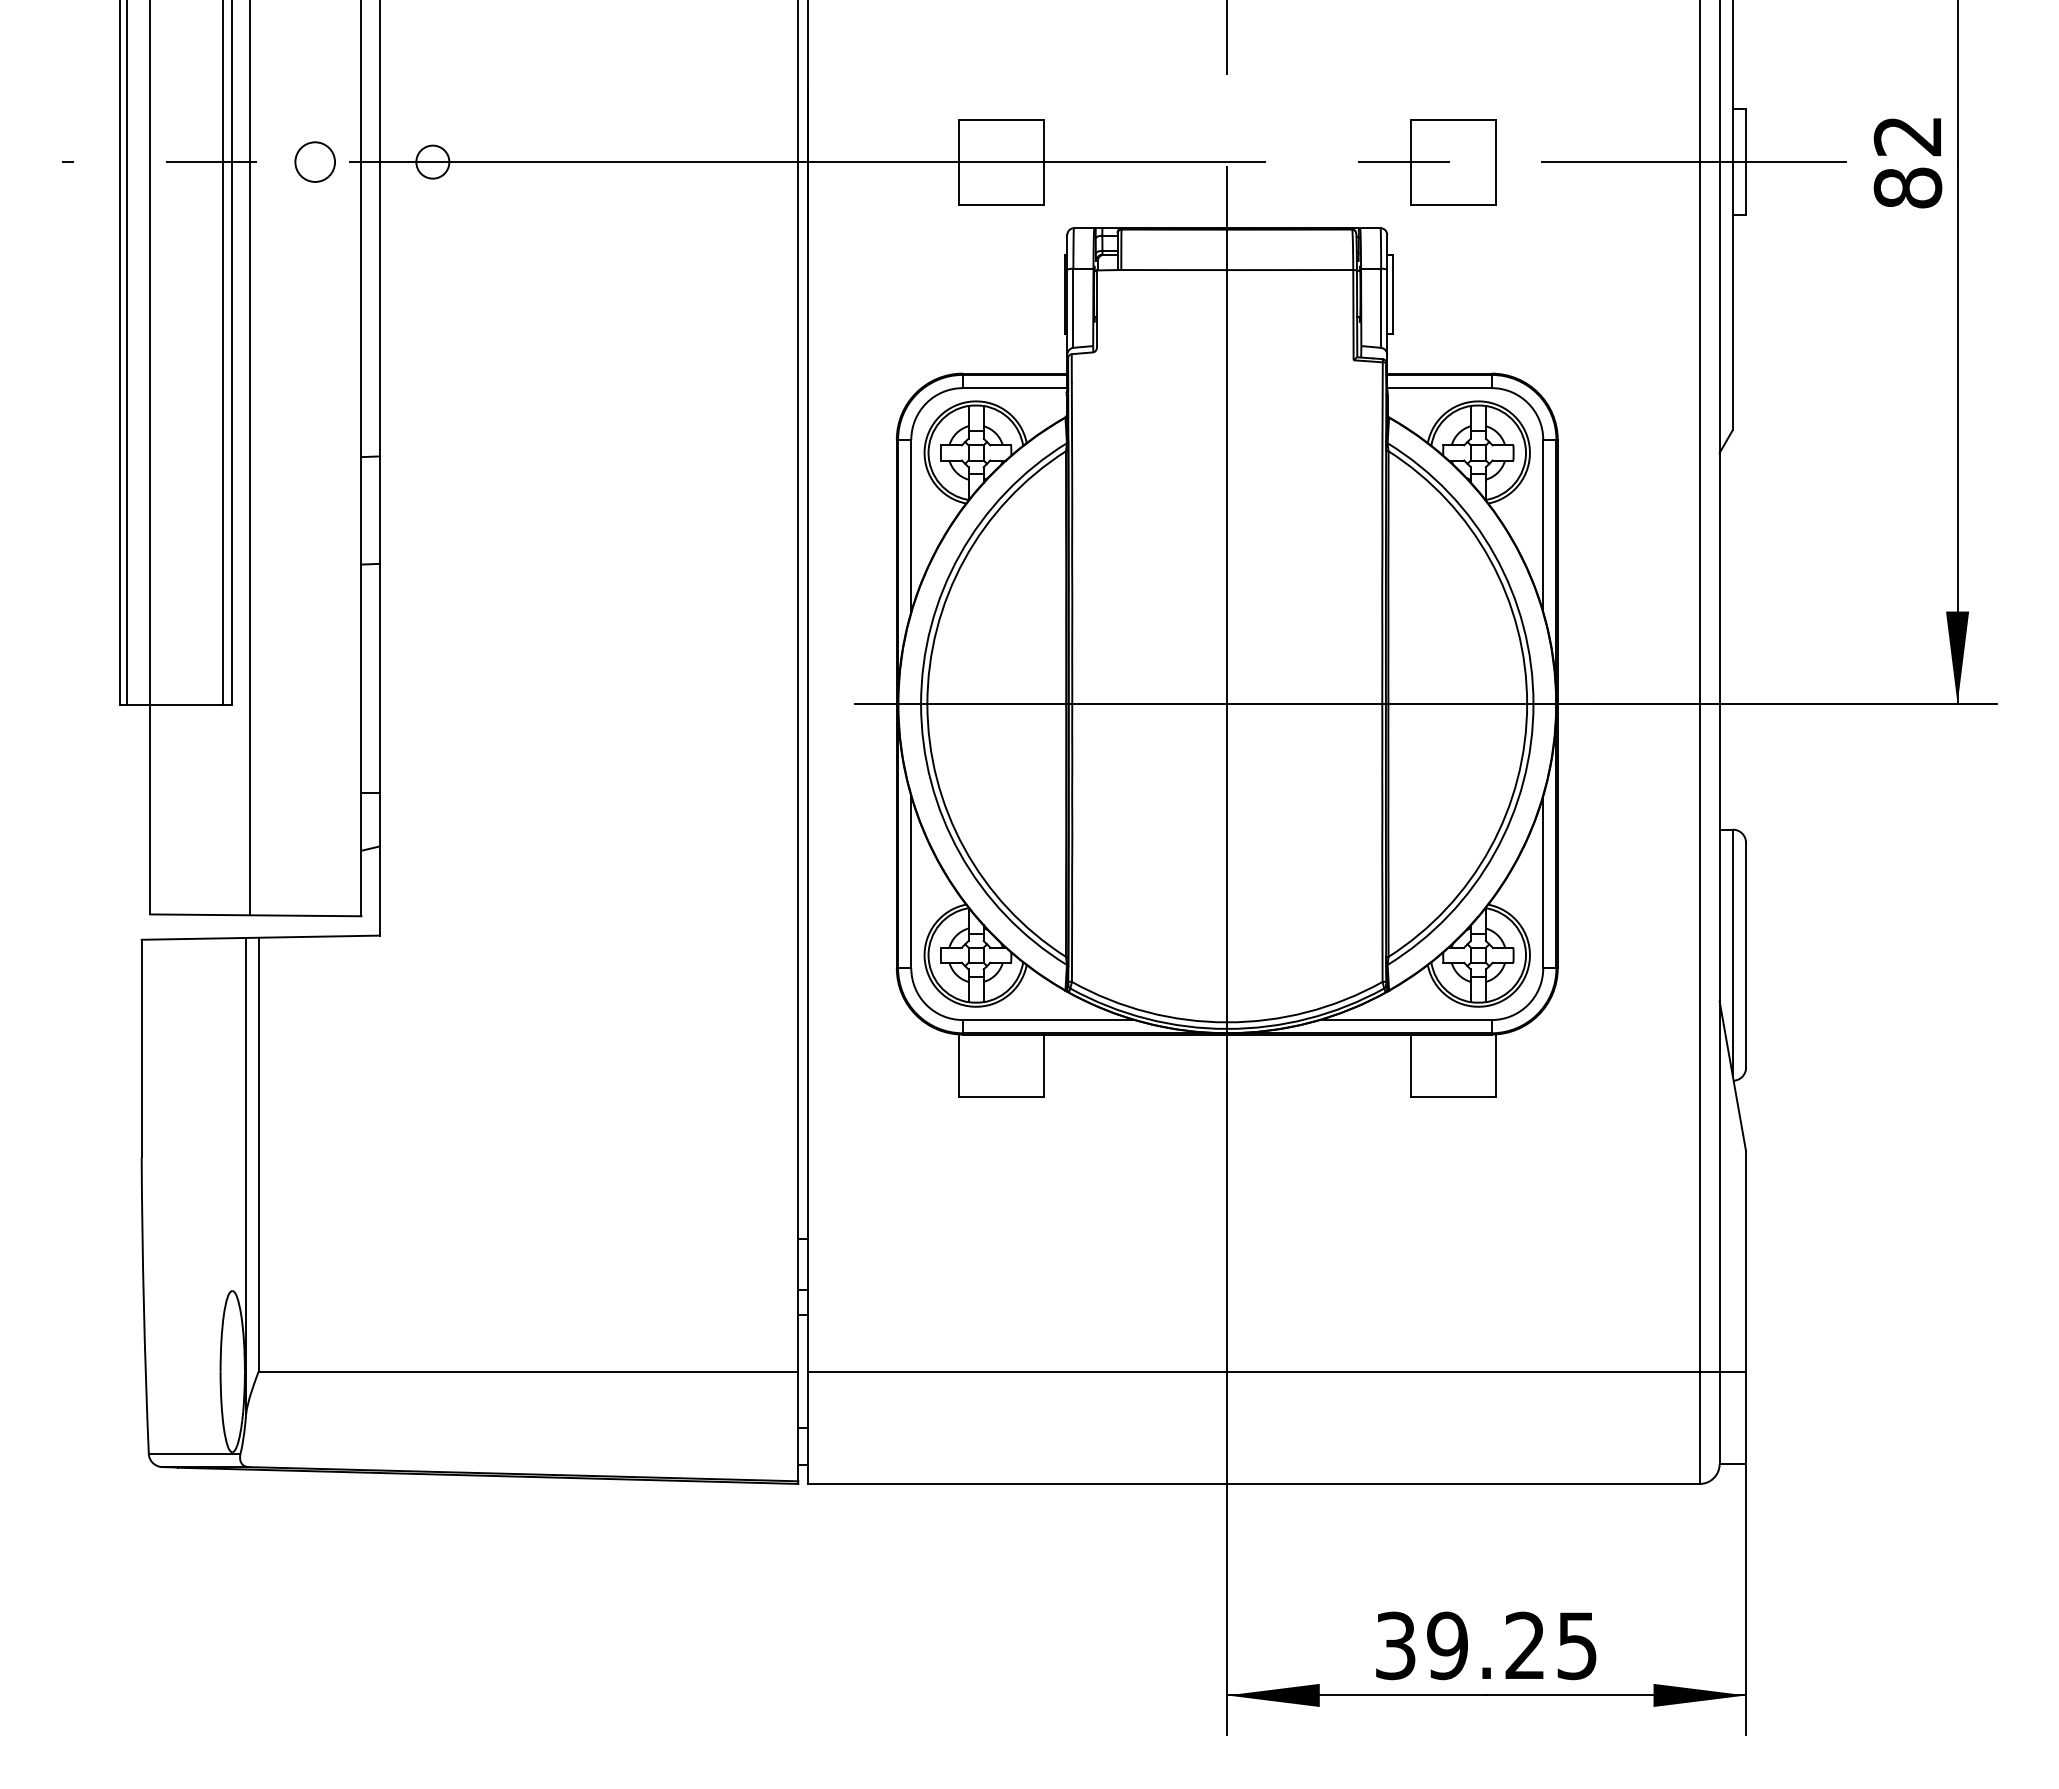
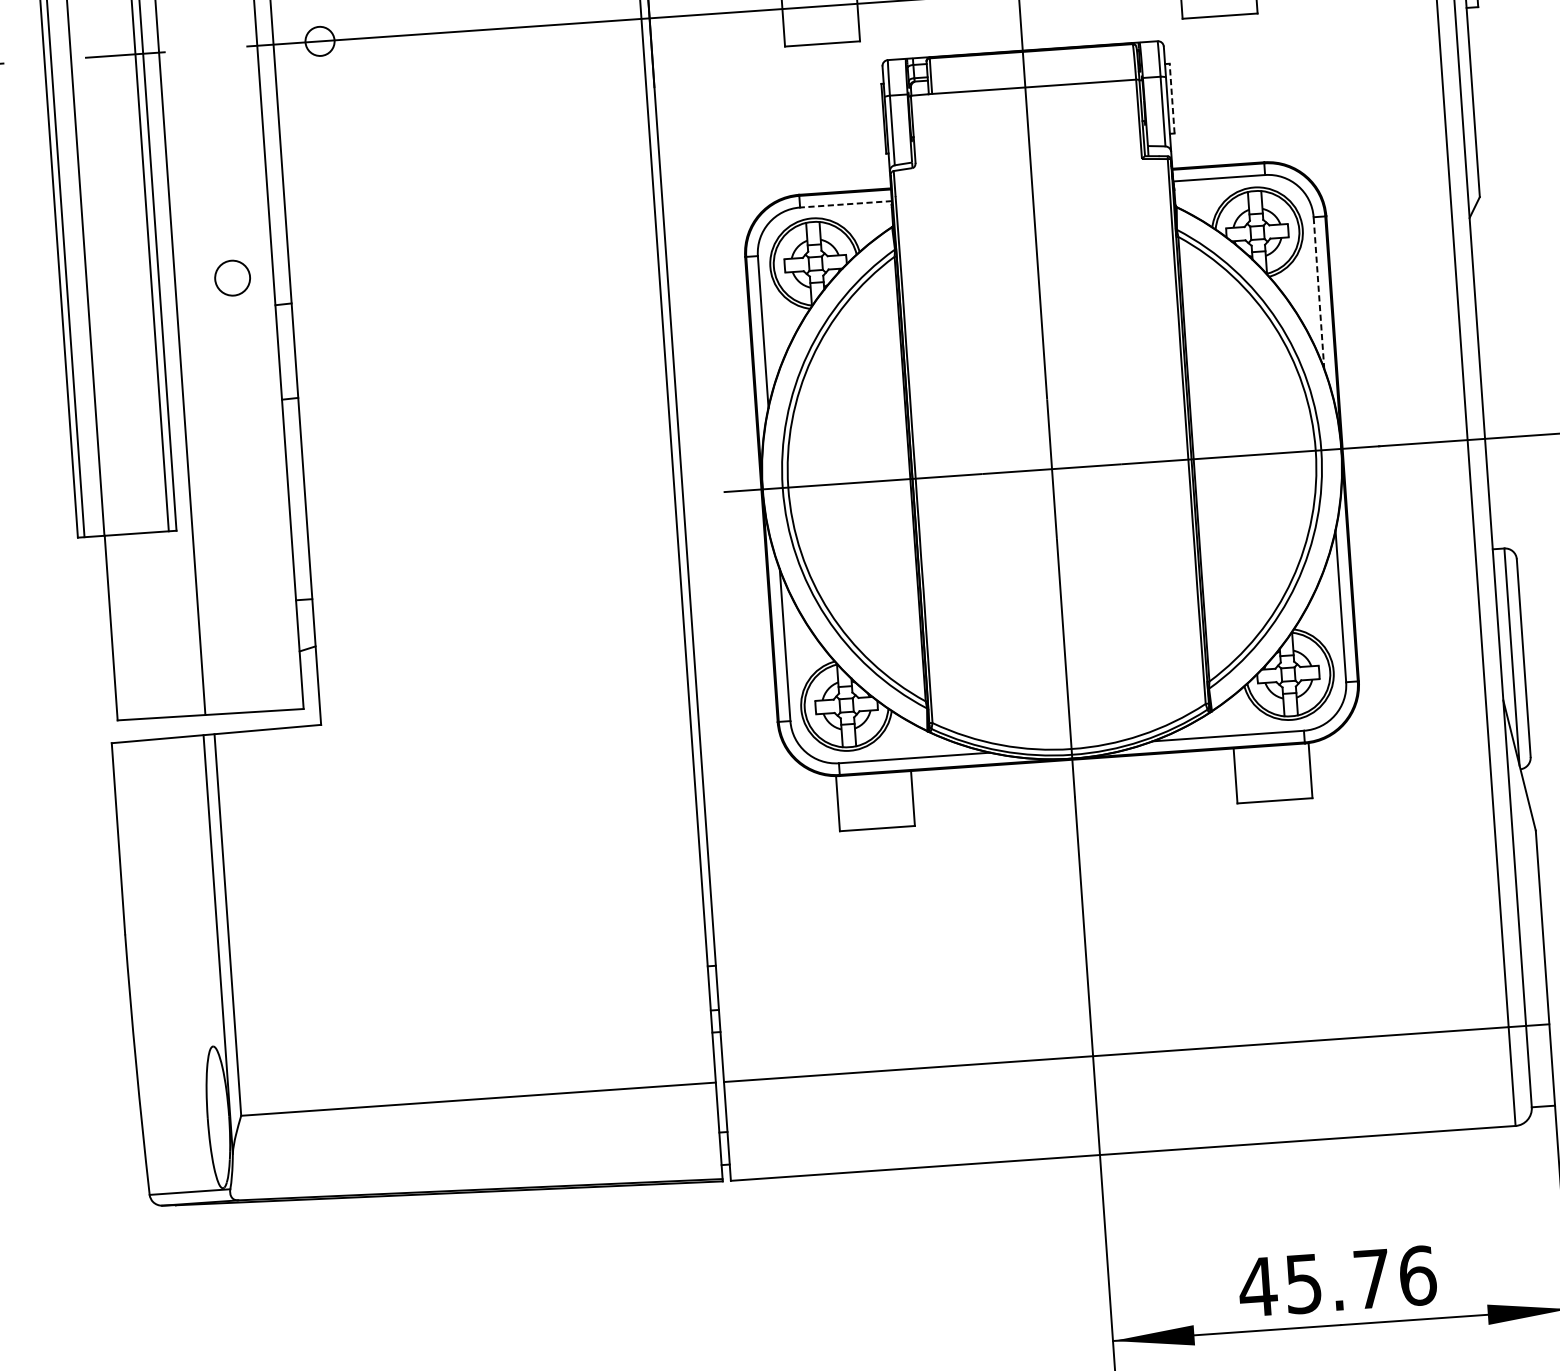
circle: (314, 161) -> (231, 277), moved
line: (1392, 294) -> (1172, 98), solid -> dashed
line: (1014, 388) -> (845, 204), solid -> dashed
line: (1543, 525) -> (1319, 292), solid -> dashed
text: (1486, 1645) -> (1337, 1281), 39.25 -> 45.76

